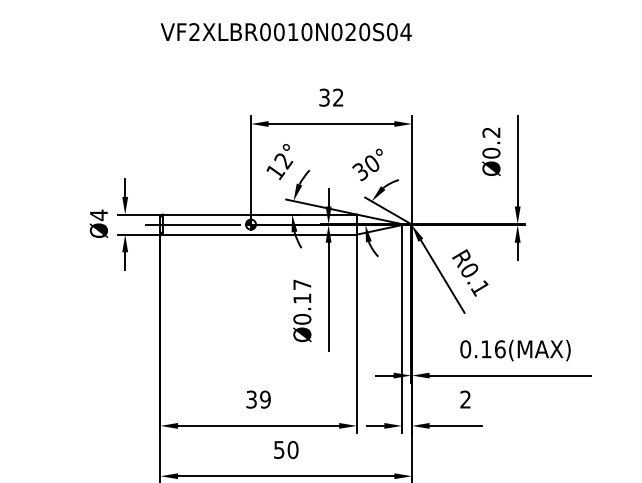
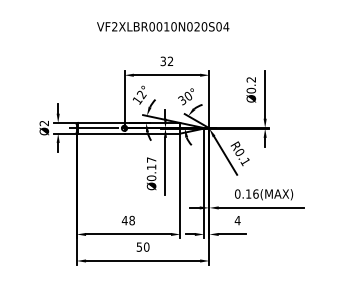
text: (286, 31) -> (163, 26), moved
text: (97, 215) -> (43, 123), Ø4 -> Ø2
text: (256, 399) -> (127, 220), 39 -> 48
text: (465, 399) -> (237, 220), 2 -> 4

